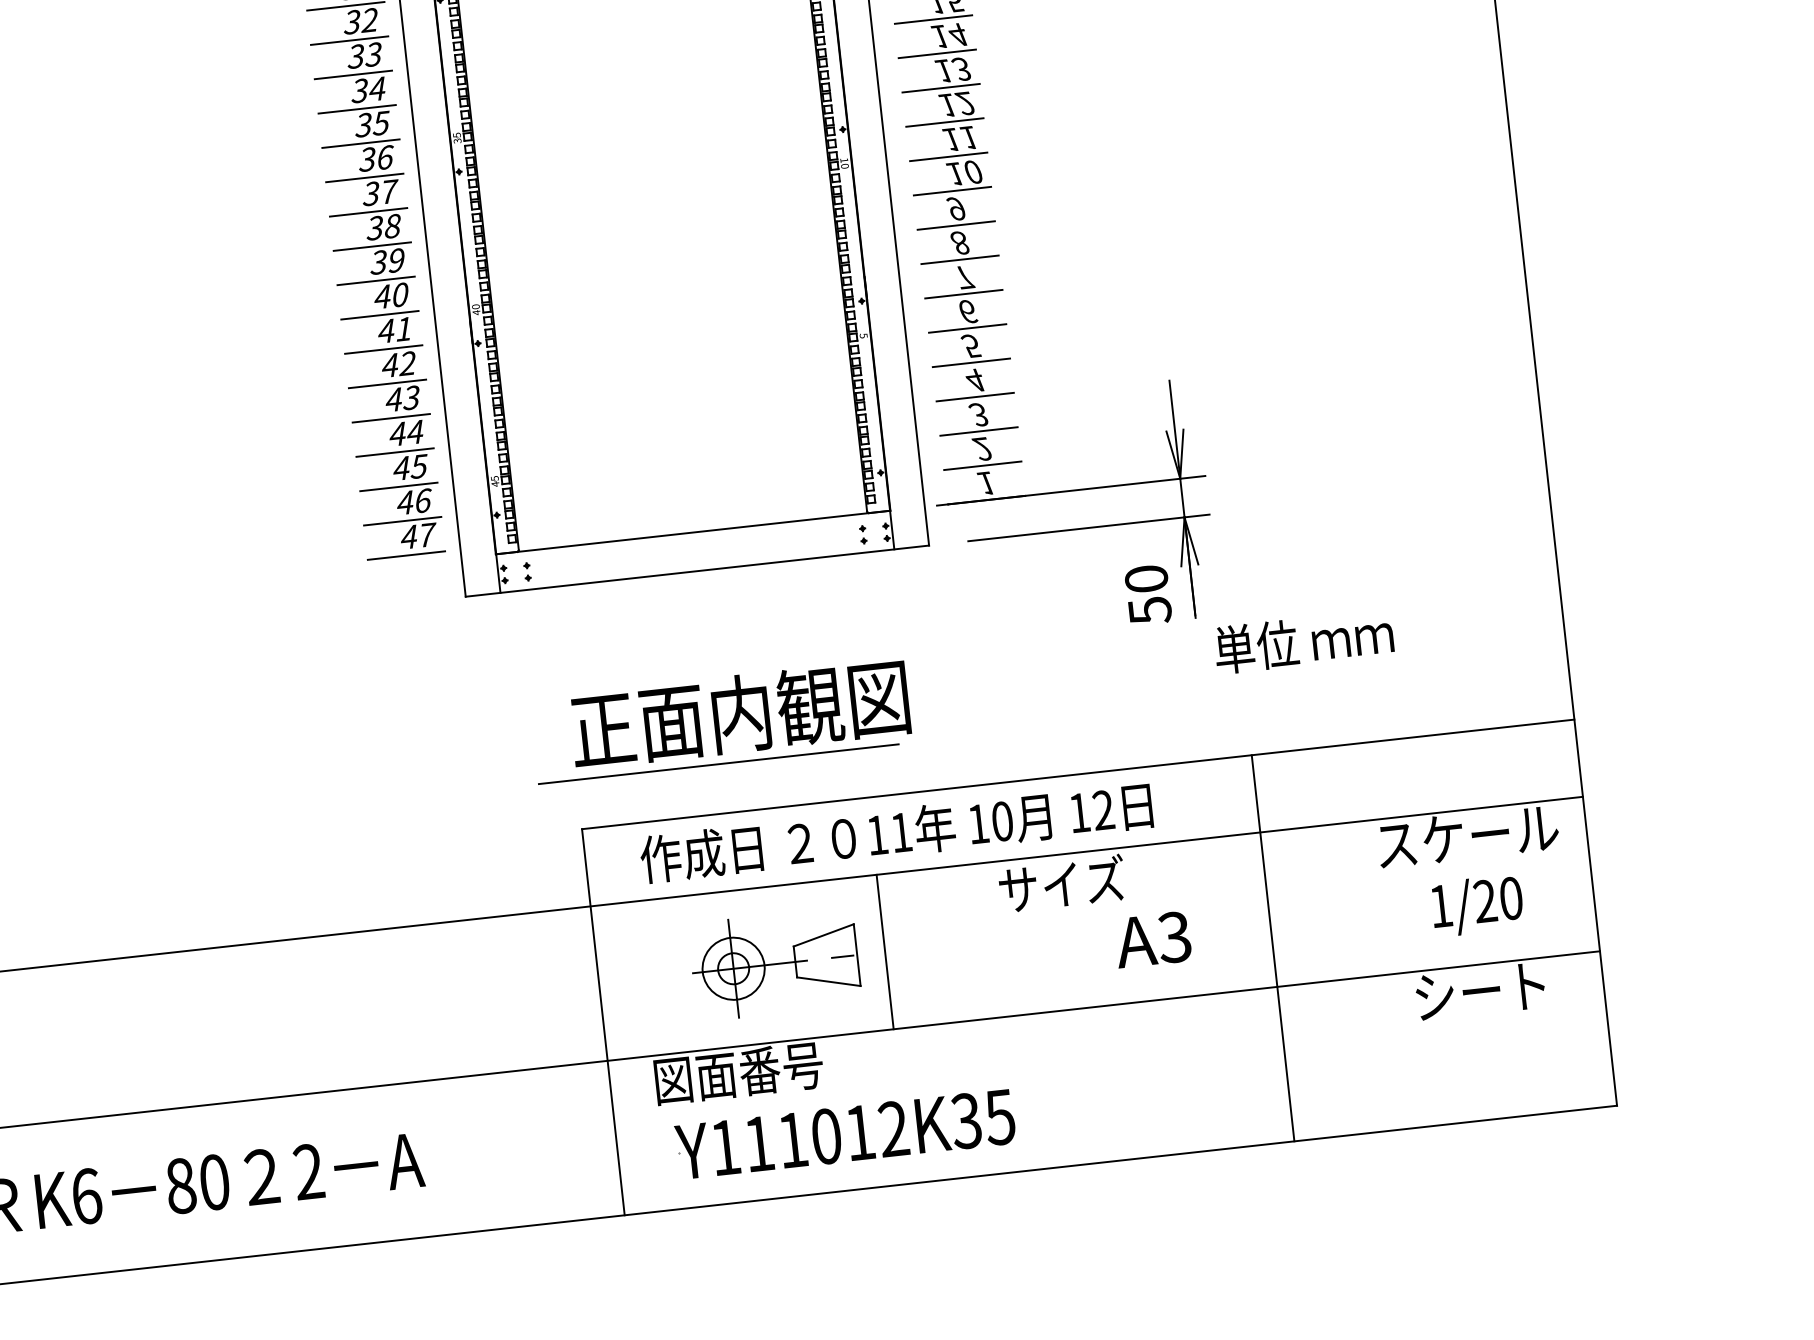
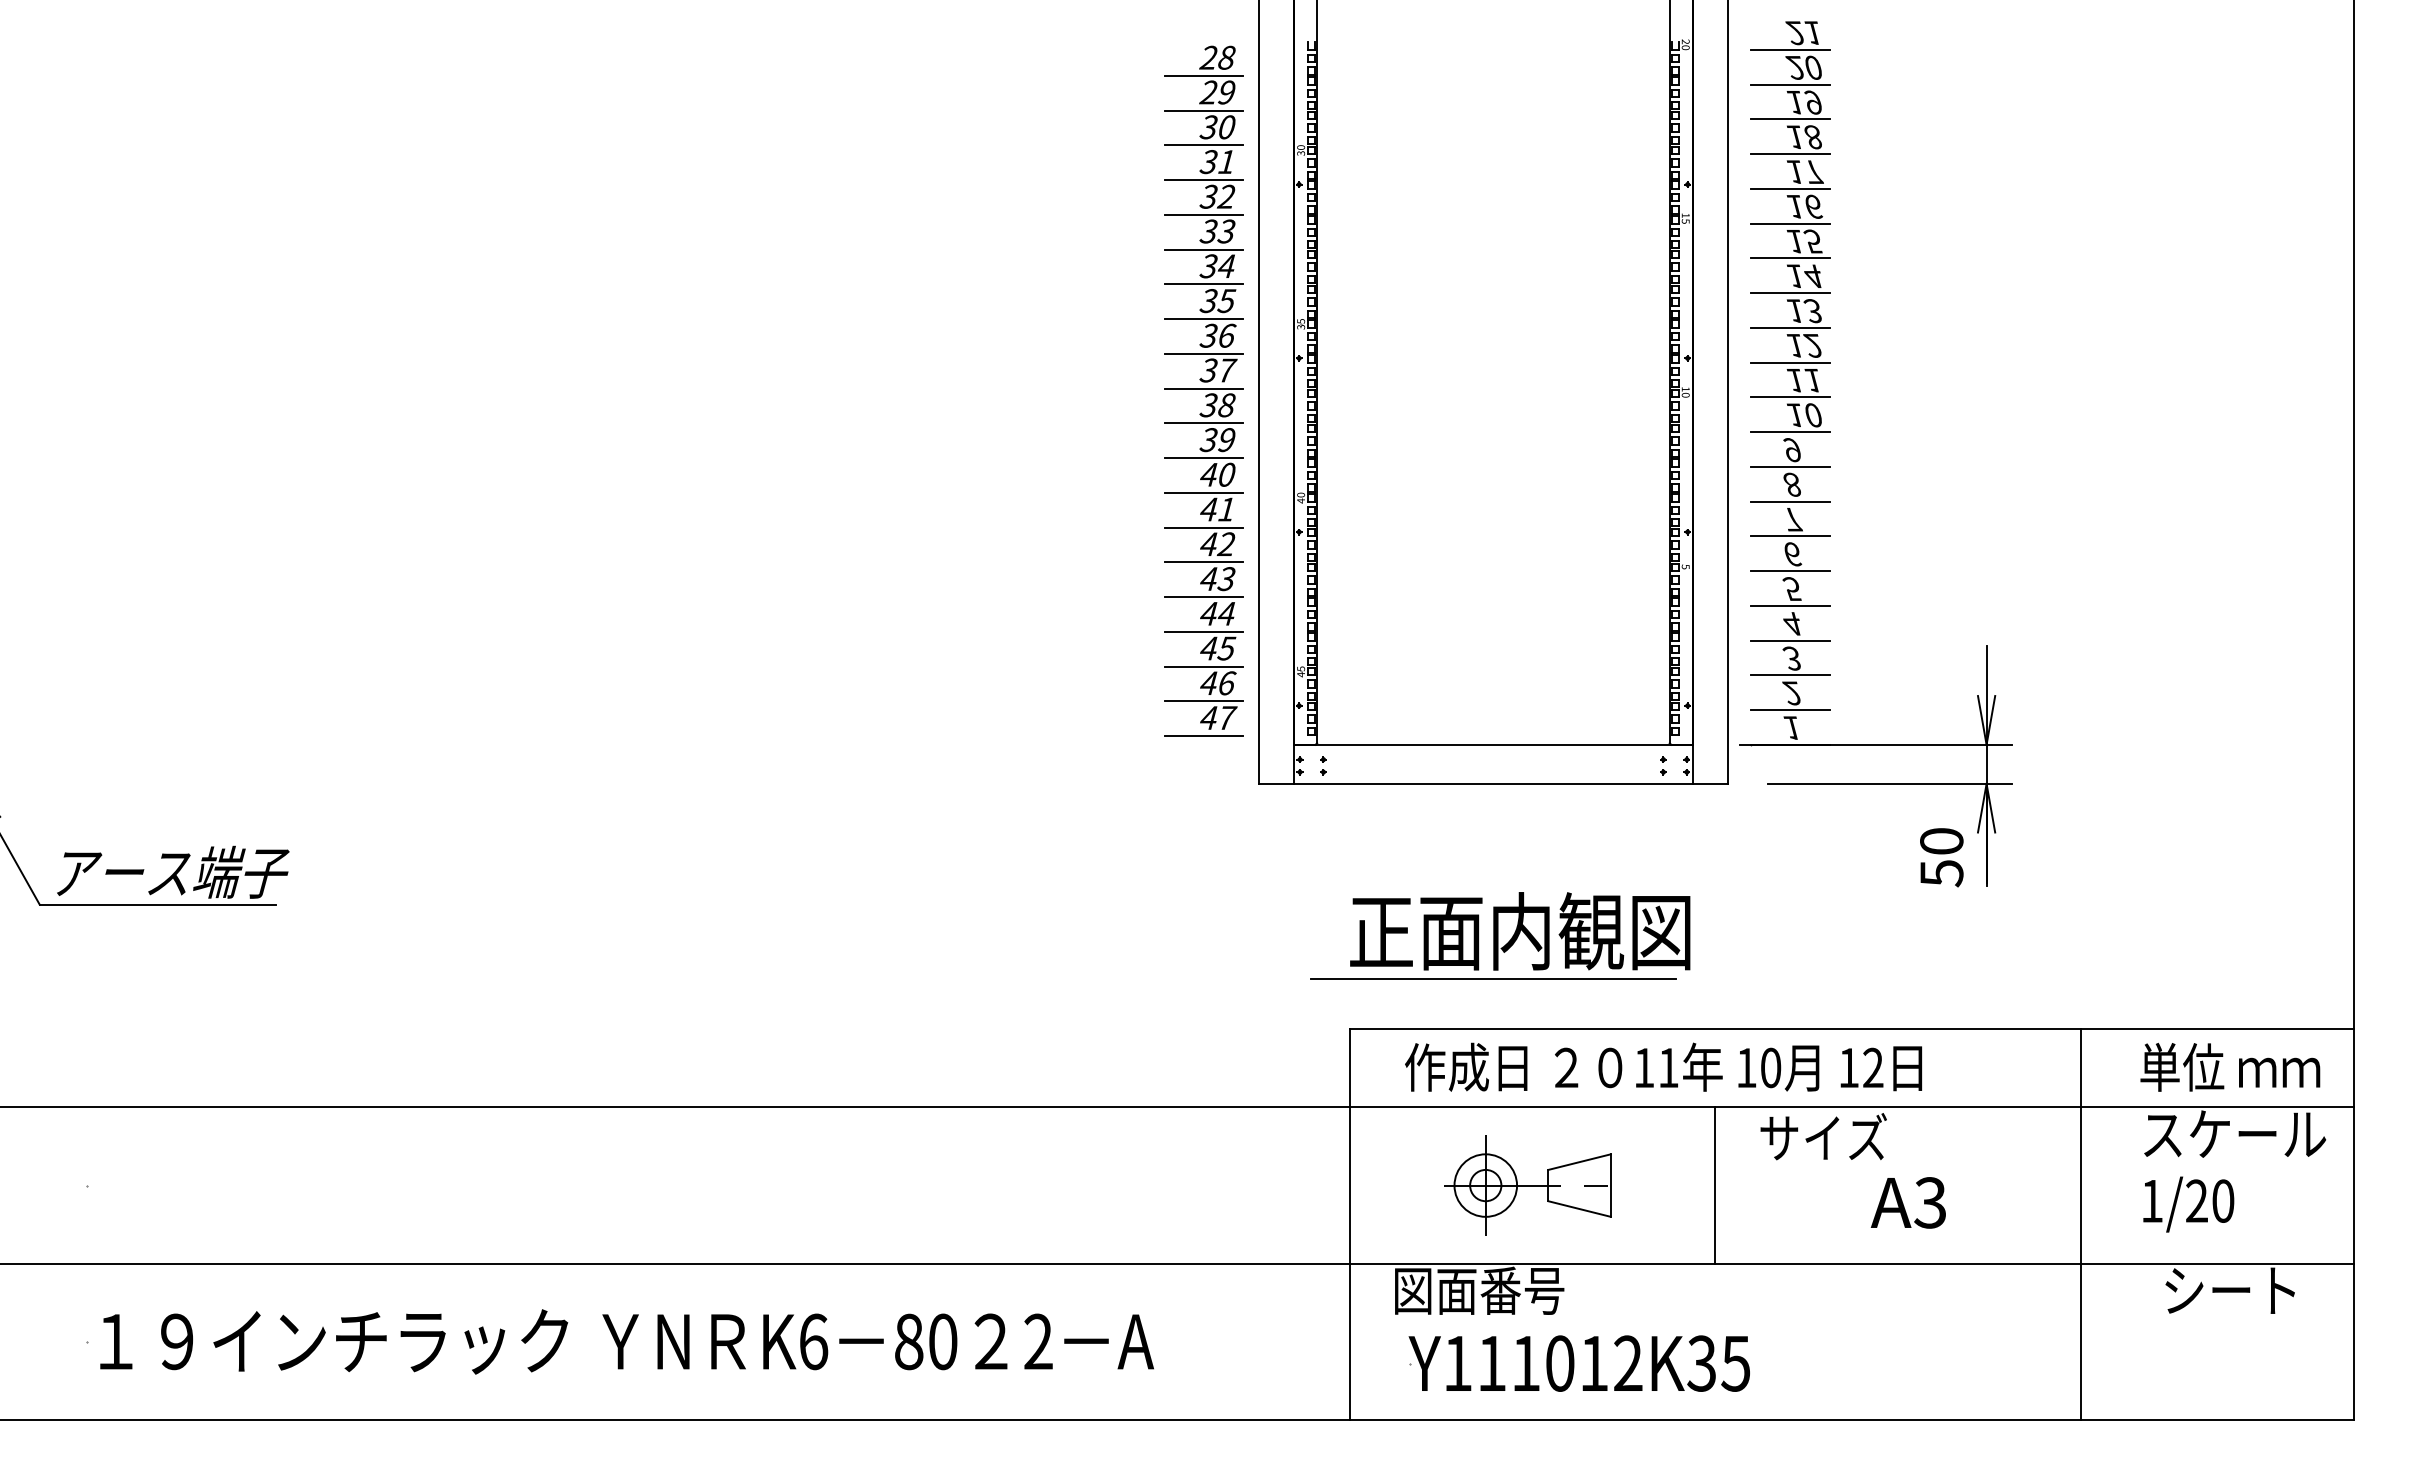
text: (1304, 640) -> (2230, 1066), moved
text: (1477, 905) -> (2188, 1204), moved
line: (1273, 948) -> (2080, 1224), moved
line: (885, 951) -> (1715, 1185), moved

